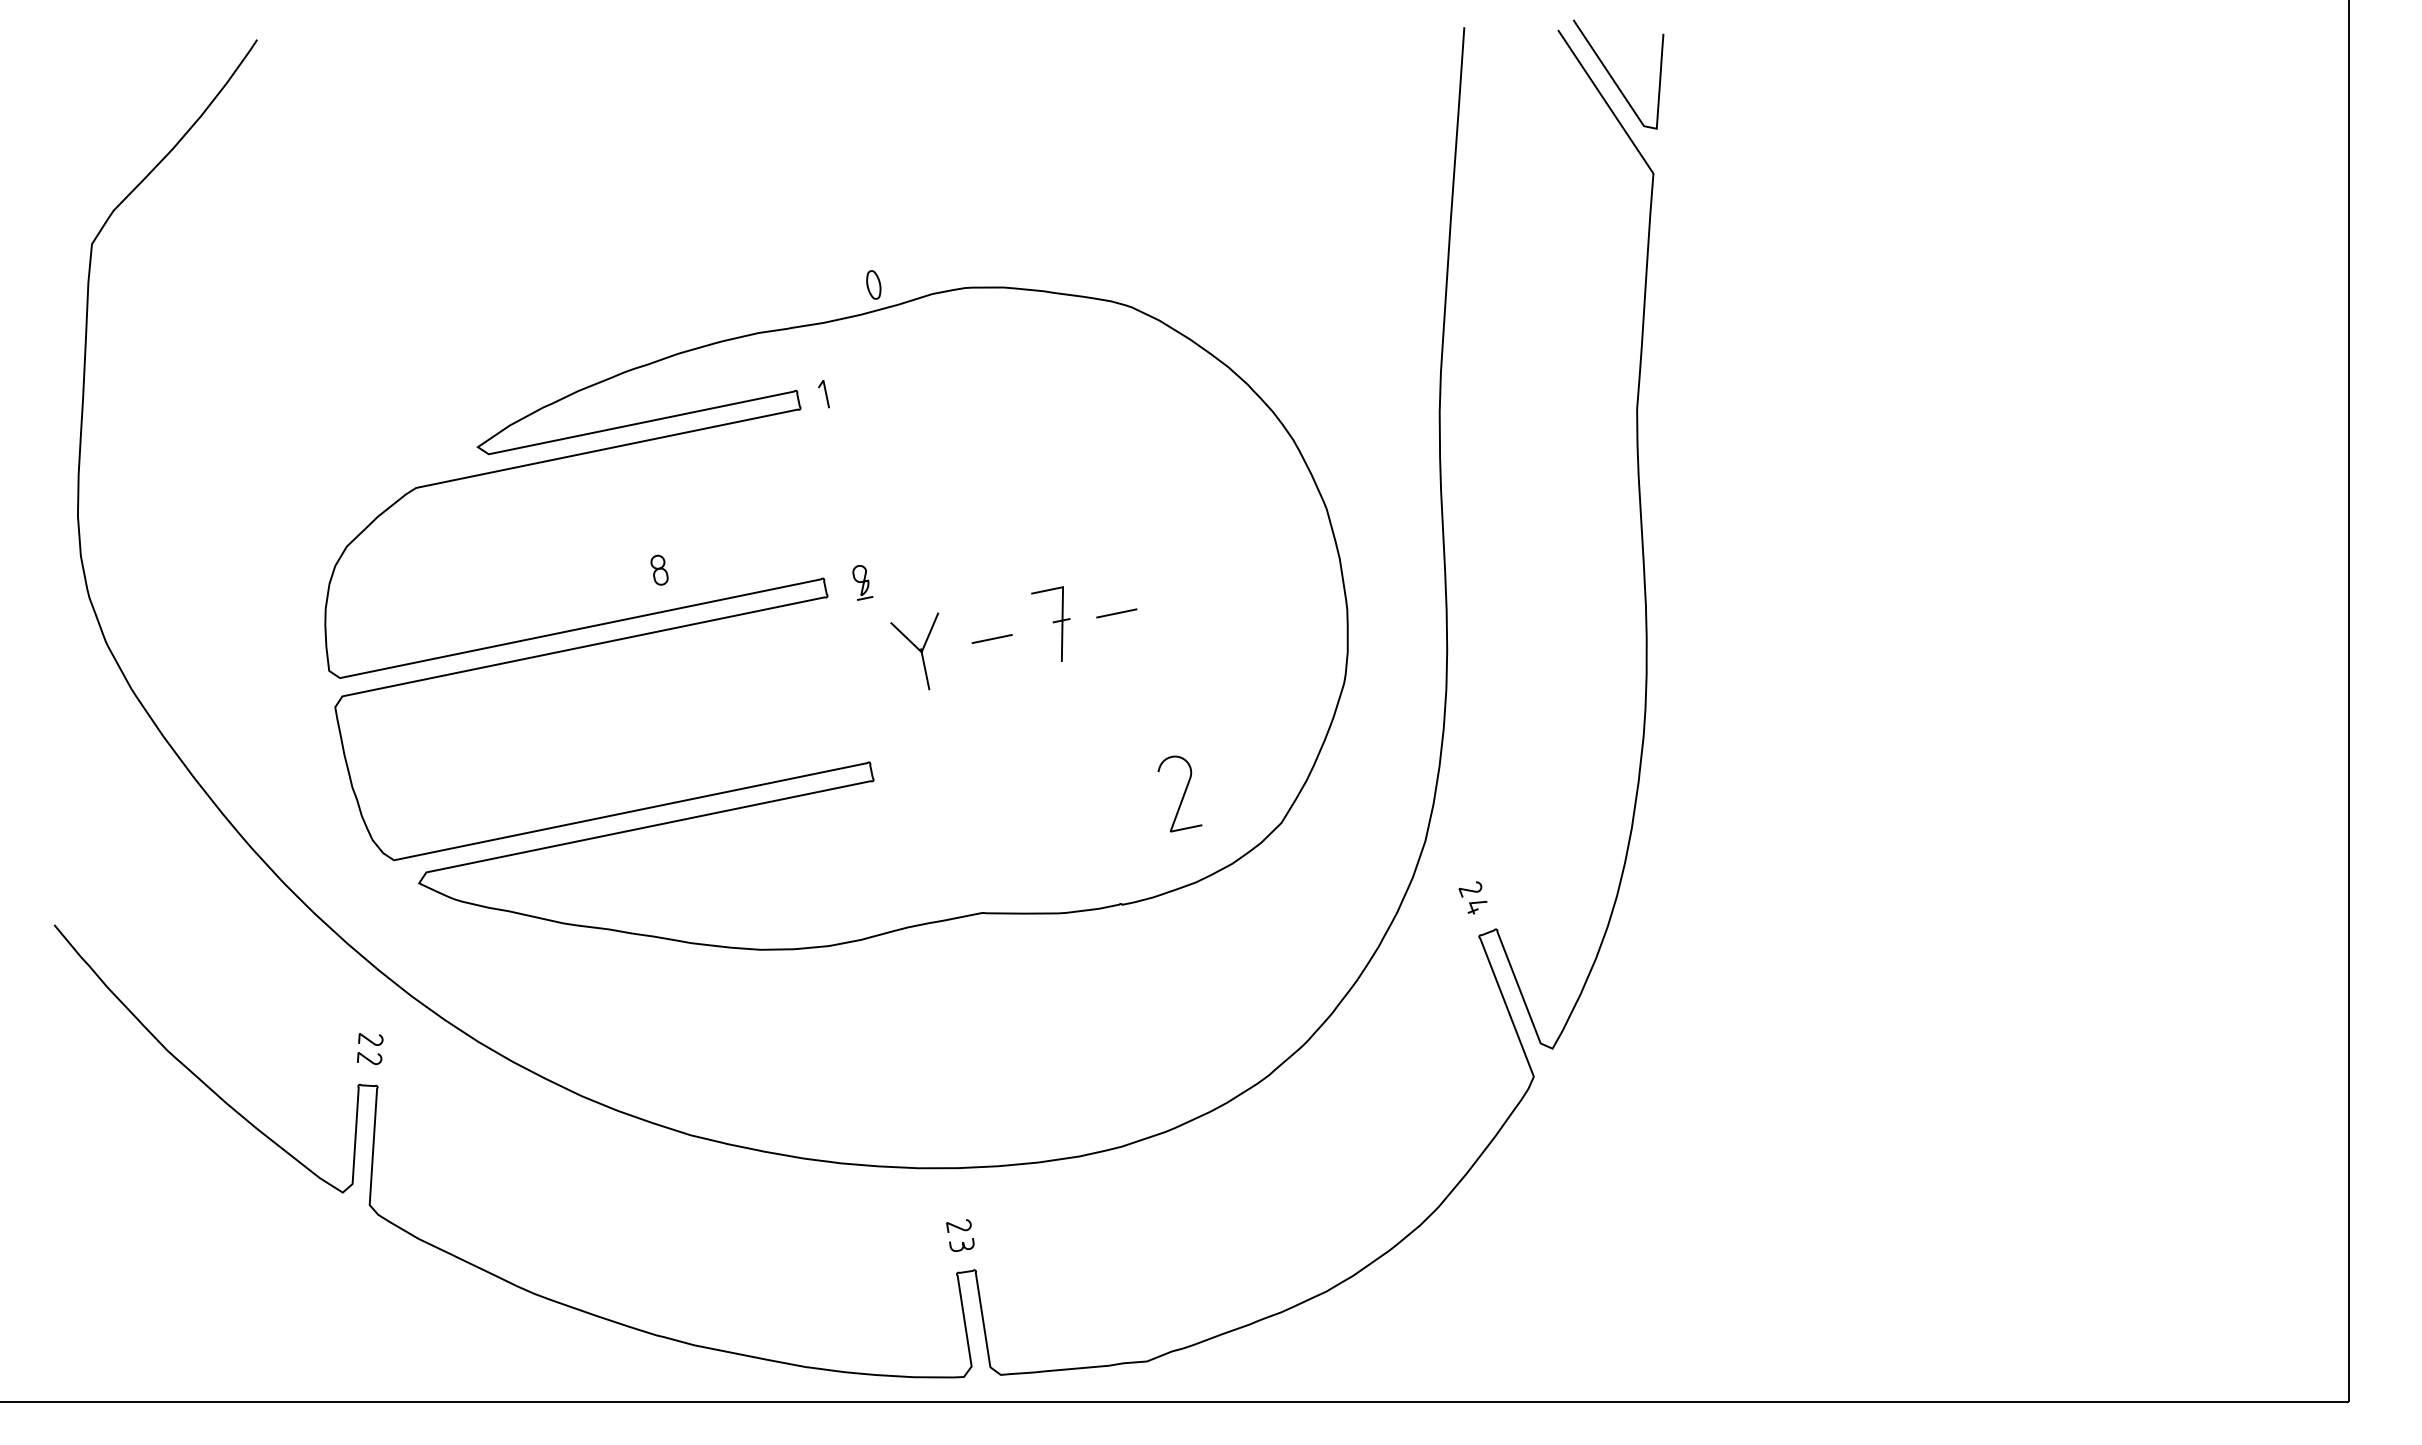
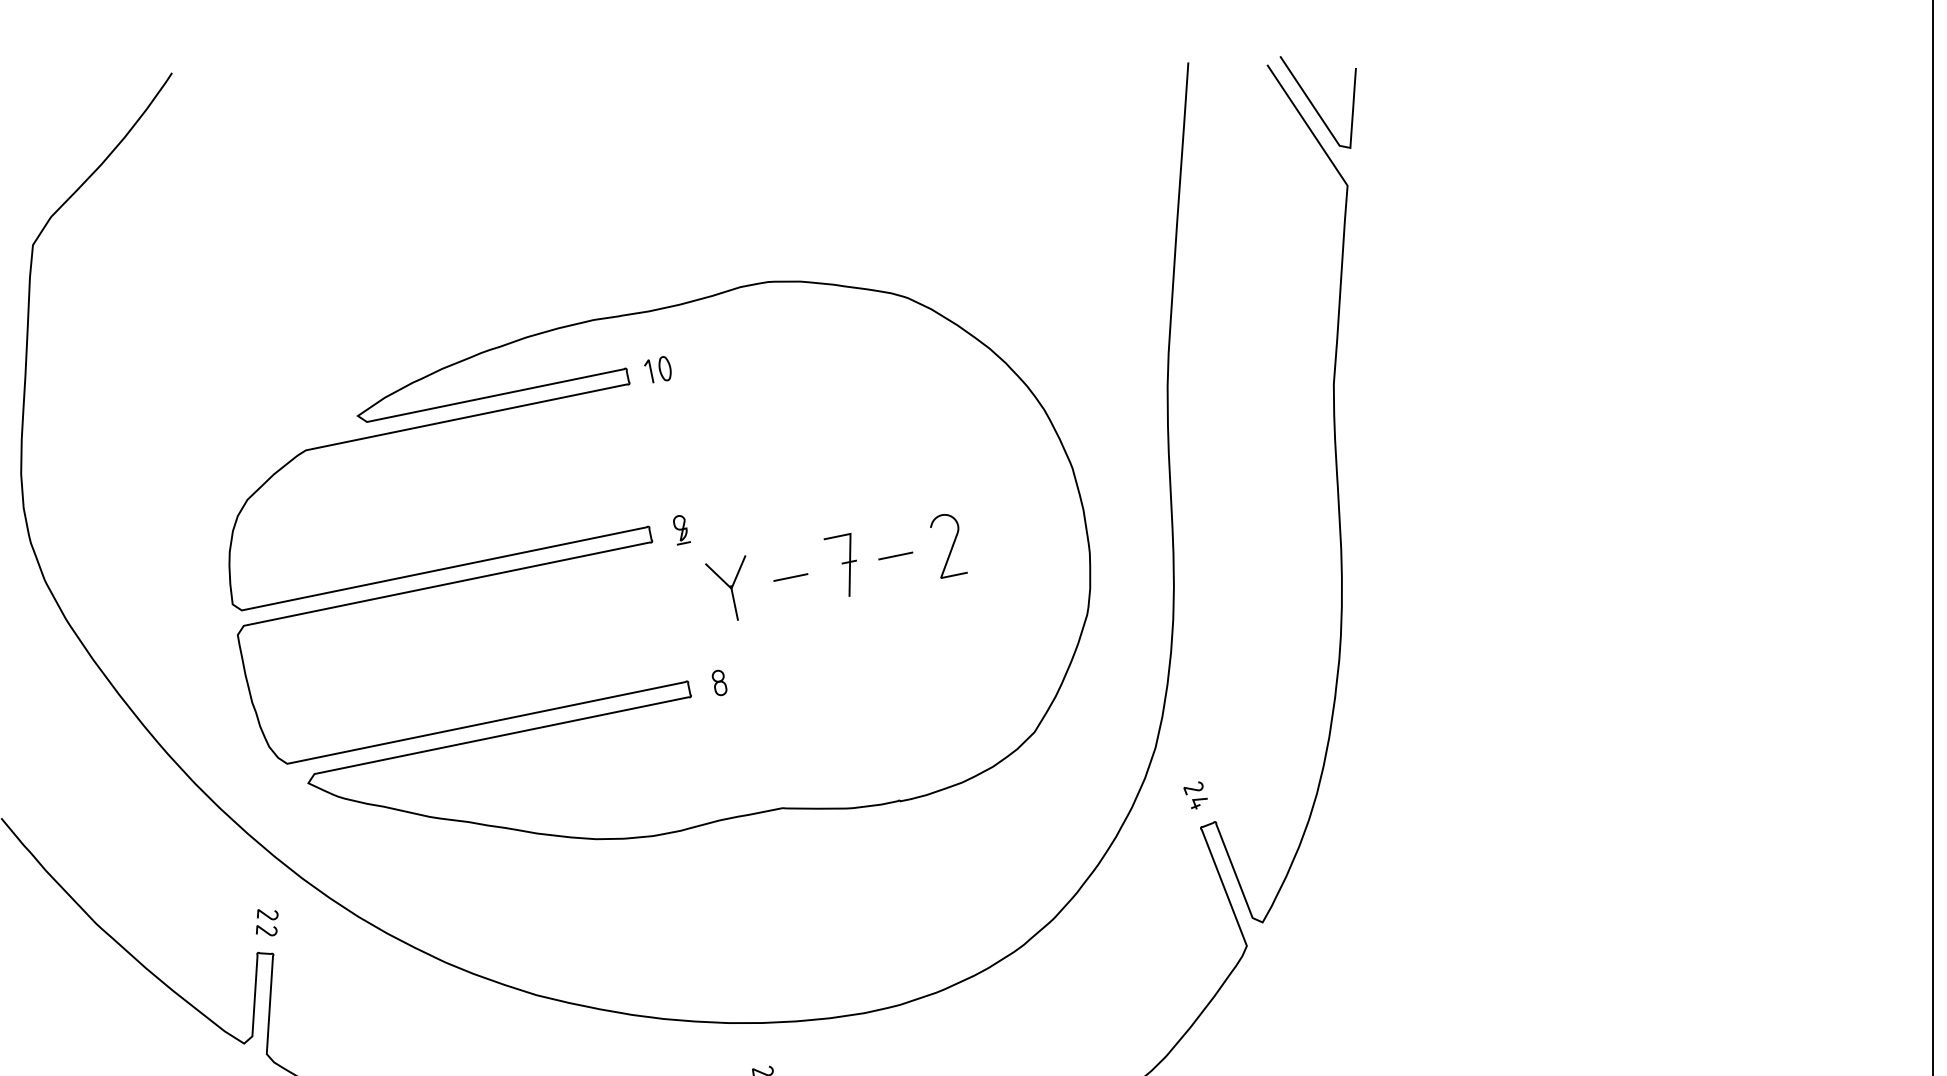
part: (873, 284) -> (664, 368), moved
part: (659, 569) -> (719, 682), moved
curve: (1182, 795) -> (951, 547), moved

